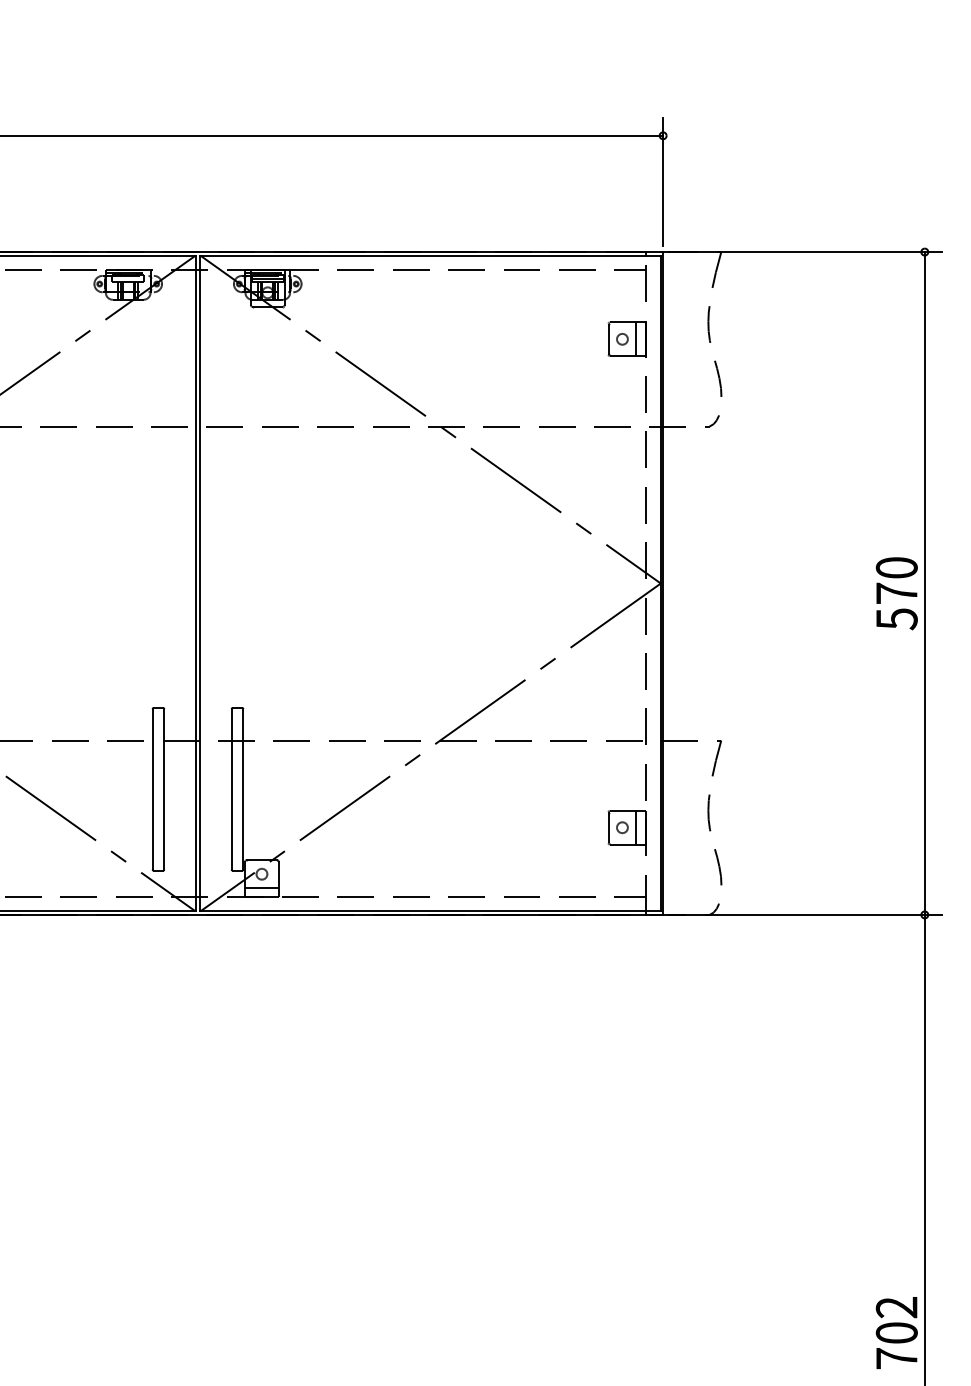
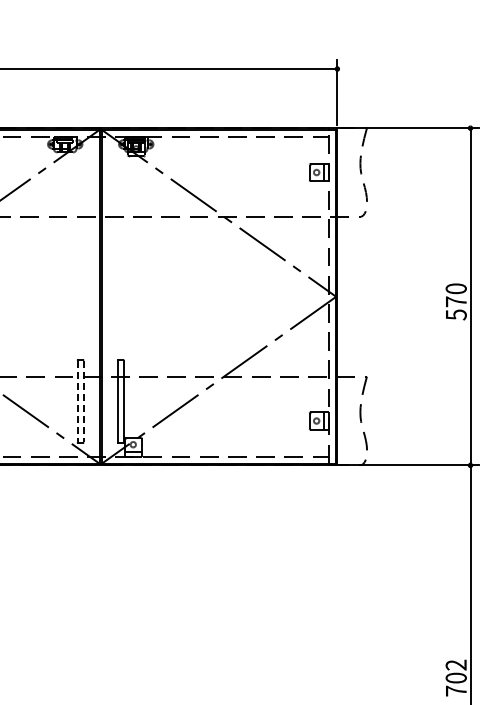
line: (152, 789) -> (77, 401), solid -> dashed
line: (164, 789) -> (83, 401), solid -> dashed

